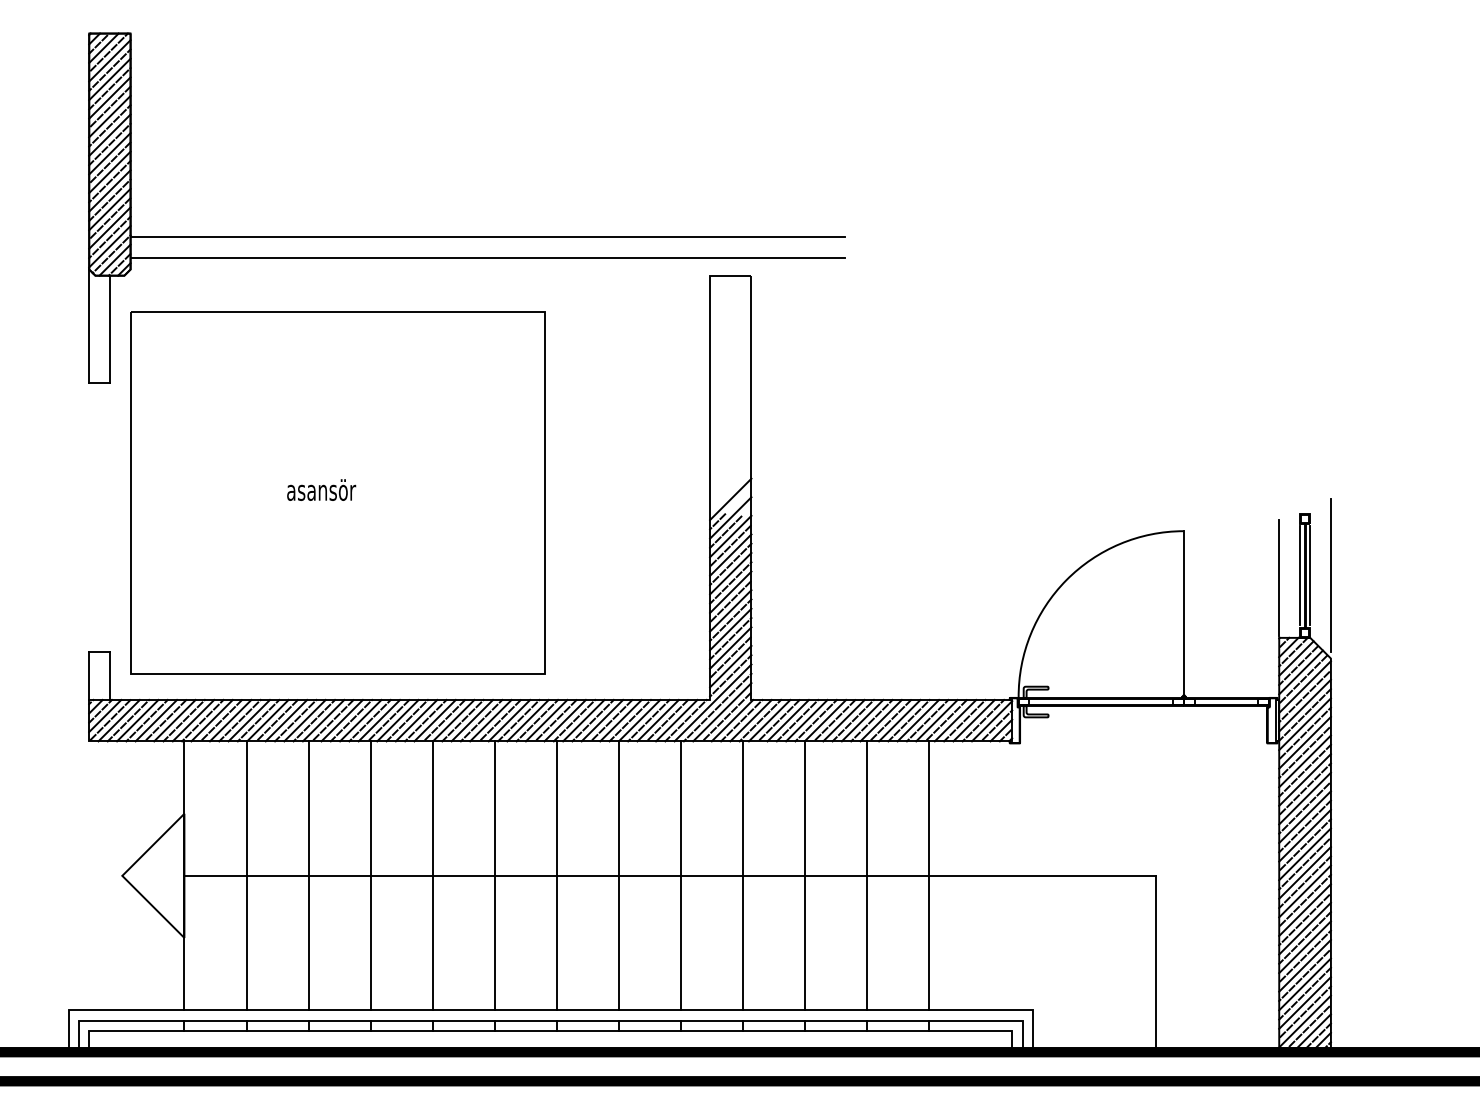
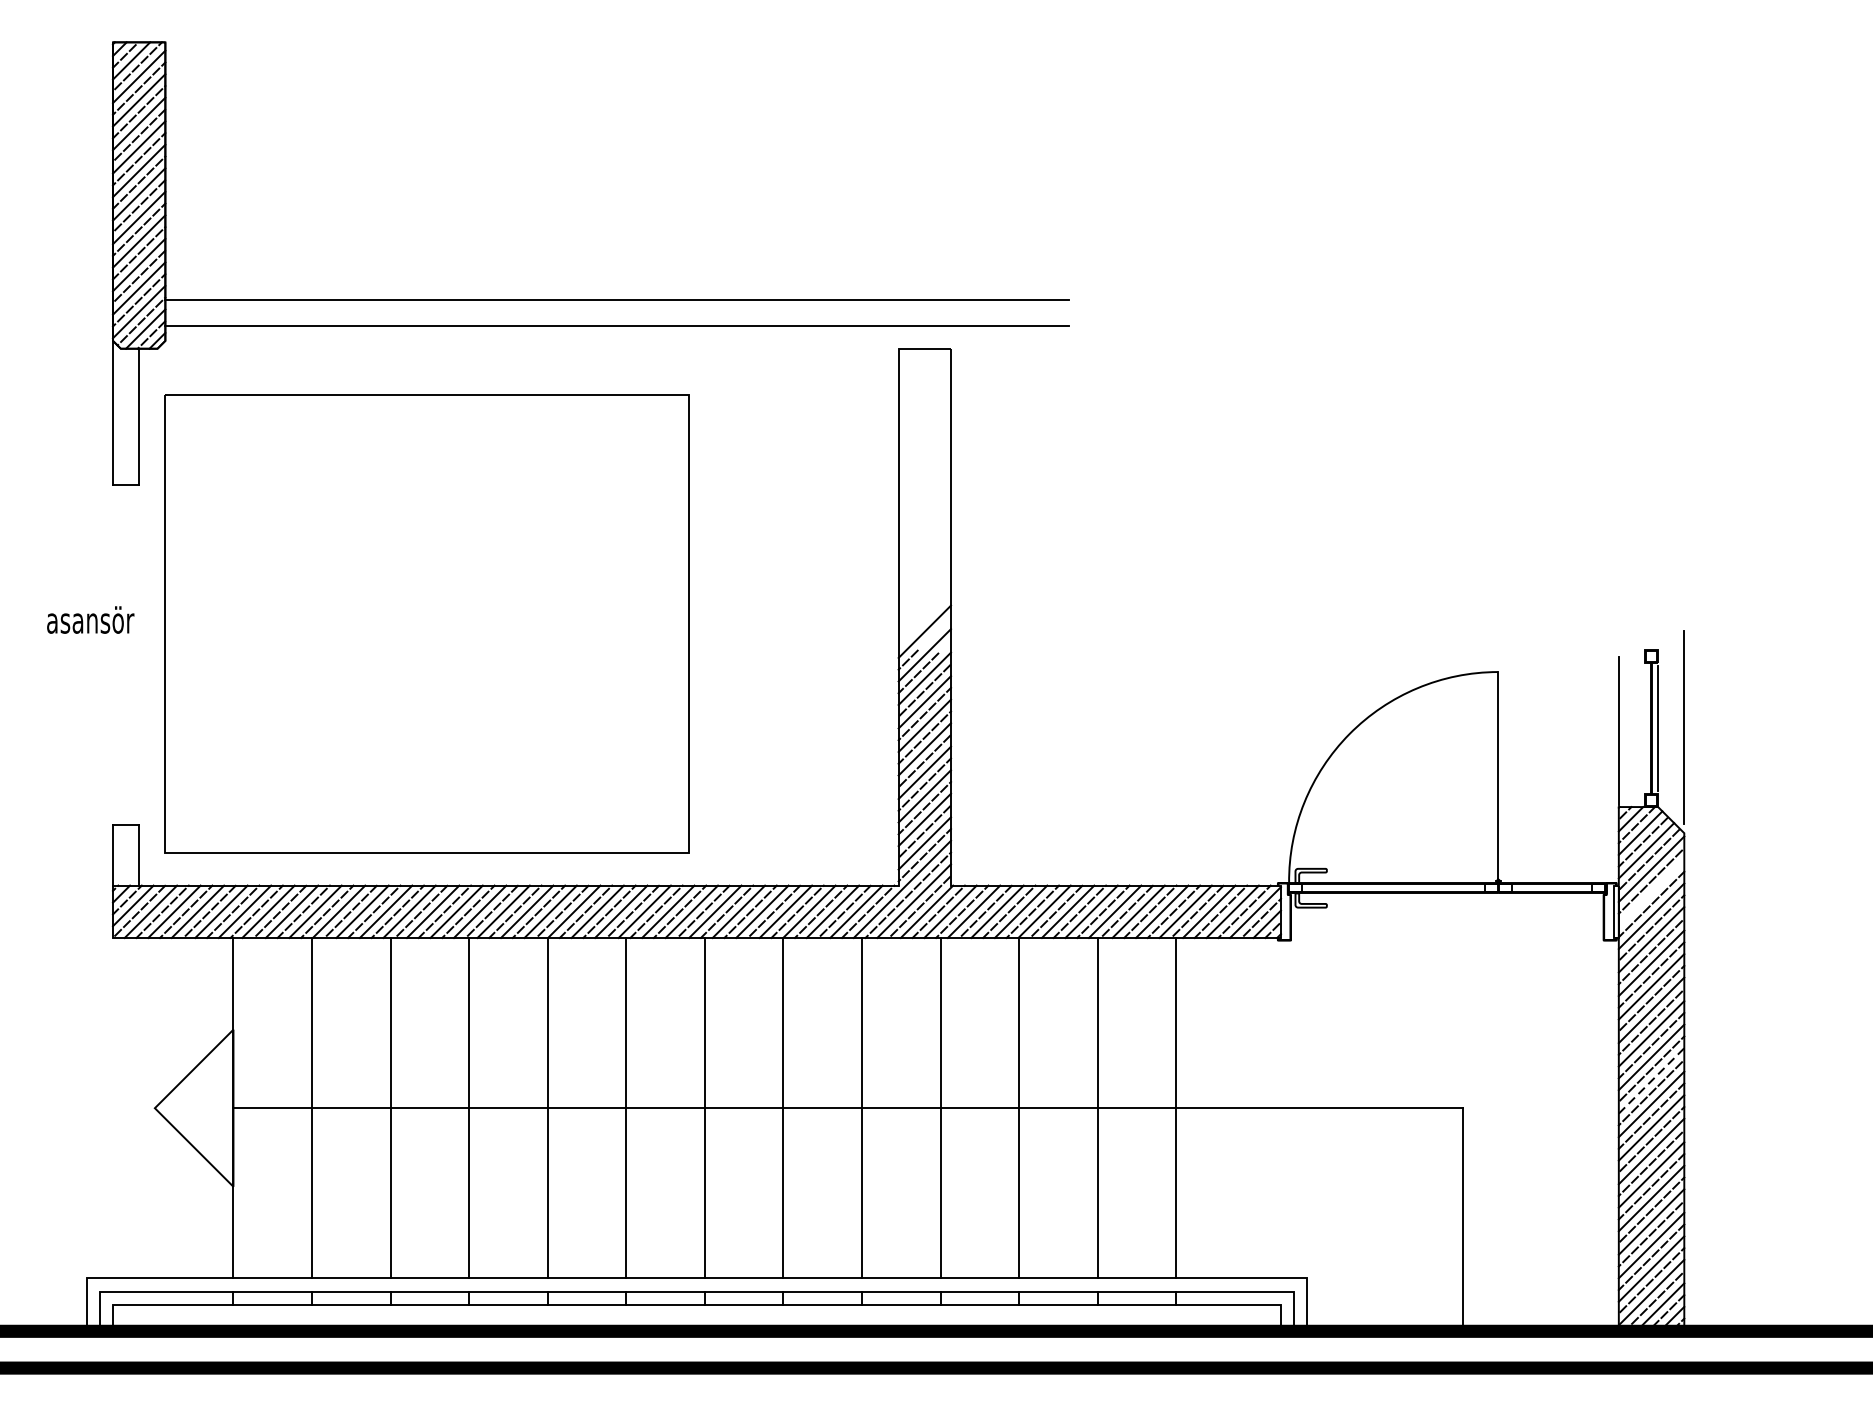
text: (321, 489) -> (90, 619), moved
line: (1299, 575) -> (1644, 728), removed
line: (1304, 705) -> (1650, 892), removed
line: (1305, 854) -> (1652, 1081), solid -> dashed

